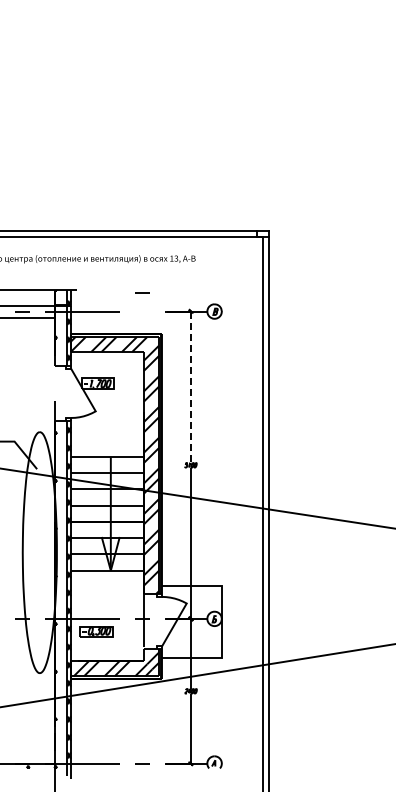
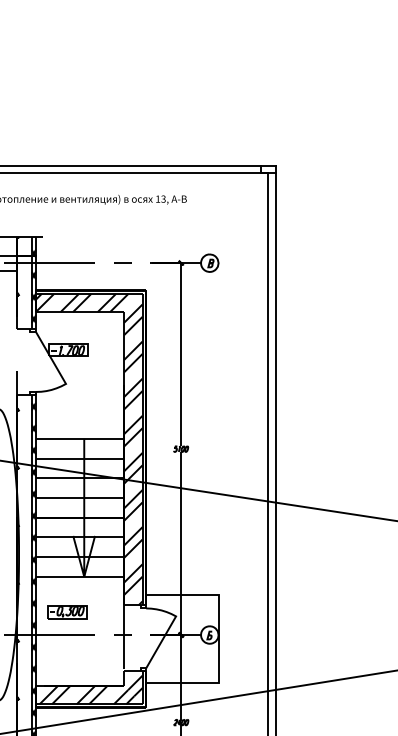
line: (142, 292) -> (122, 263), moved
line: (190, 387) -> (180, 355), dashed -> solid
part: (96, 631) -> (66, 611), moved

